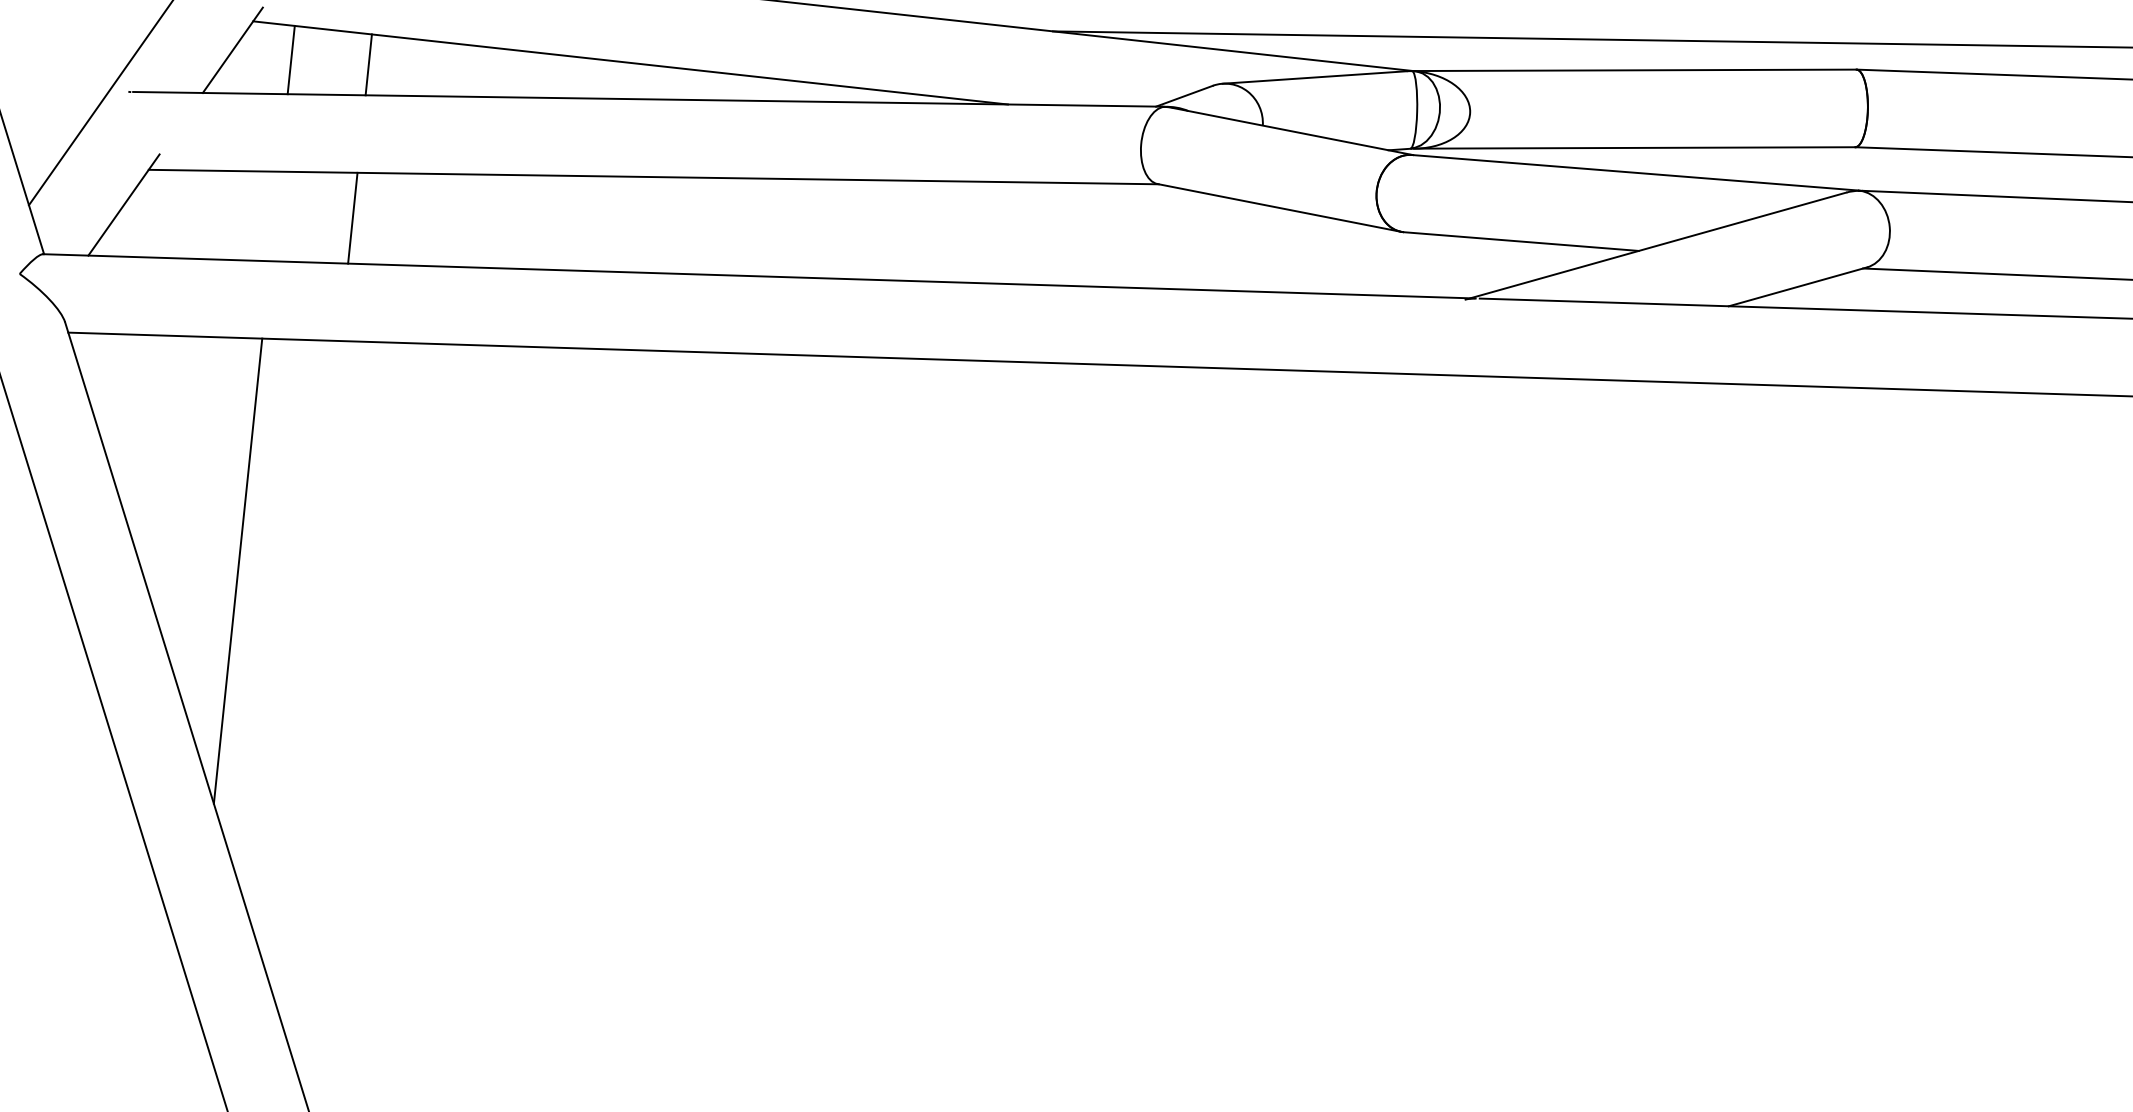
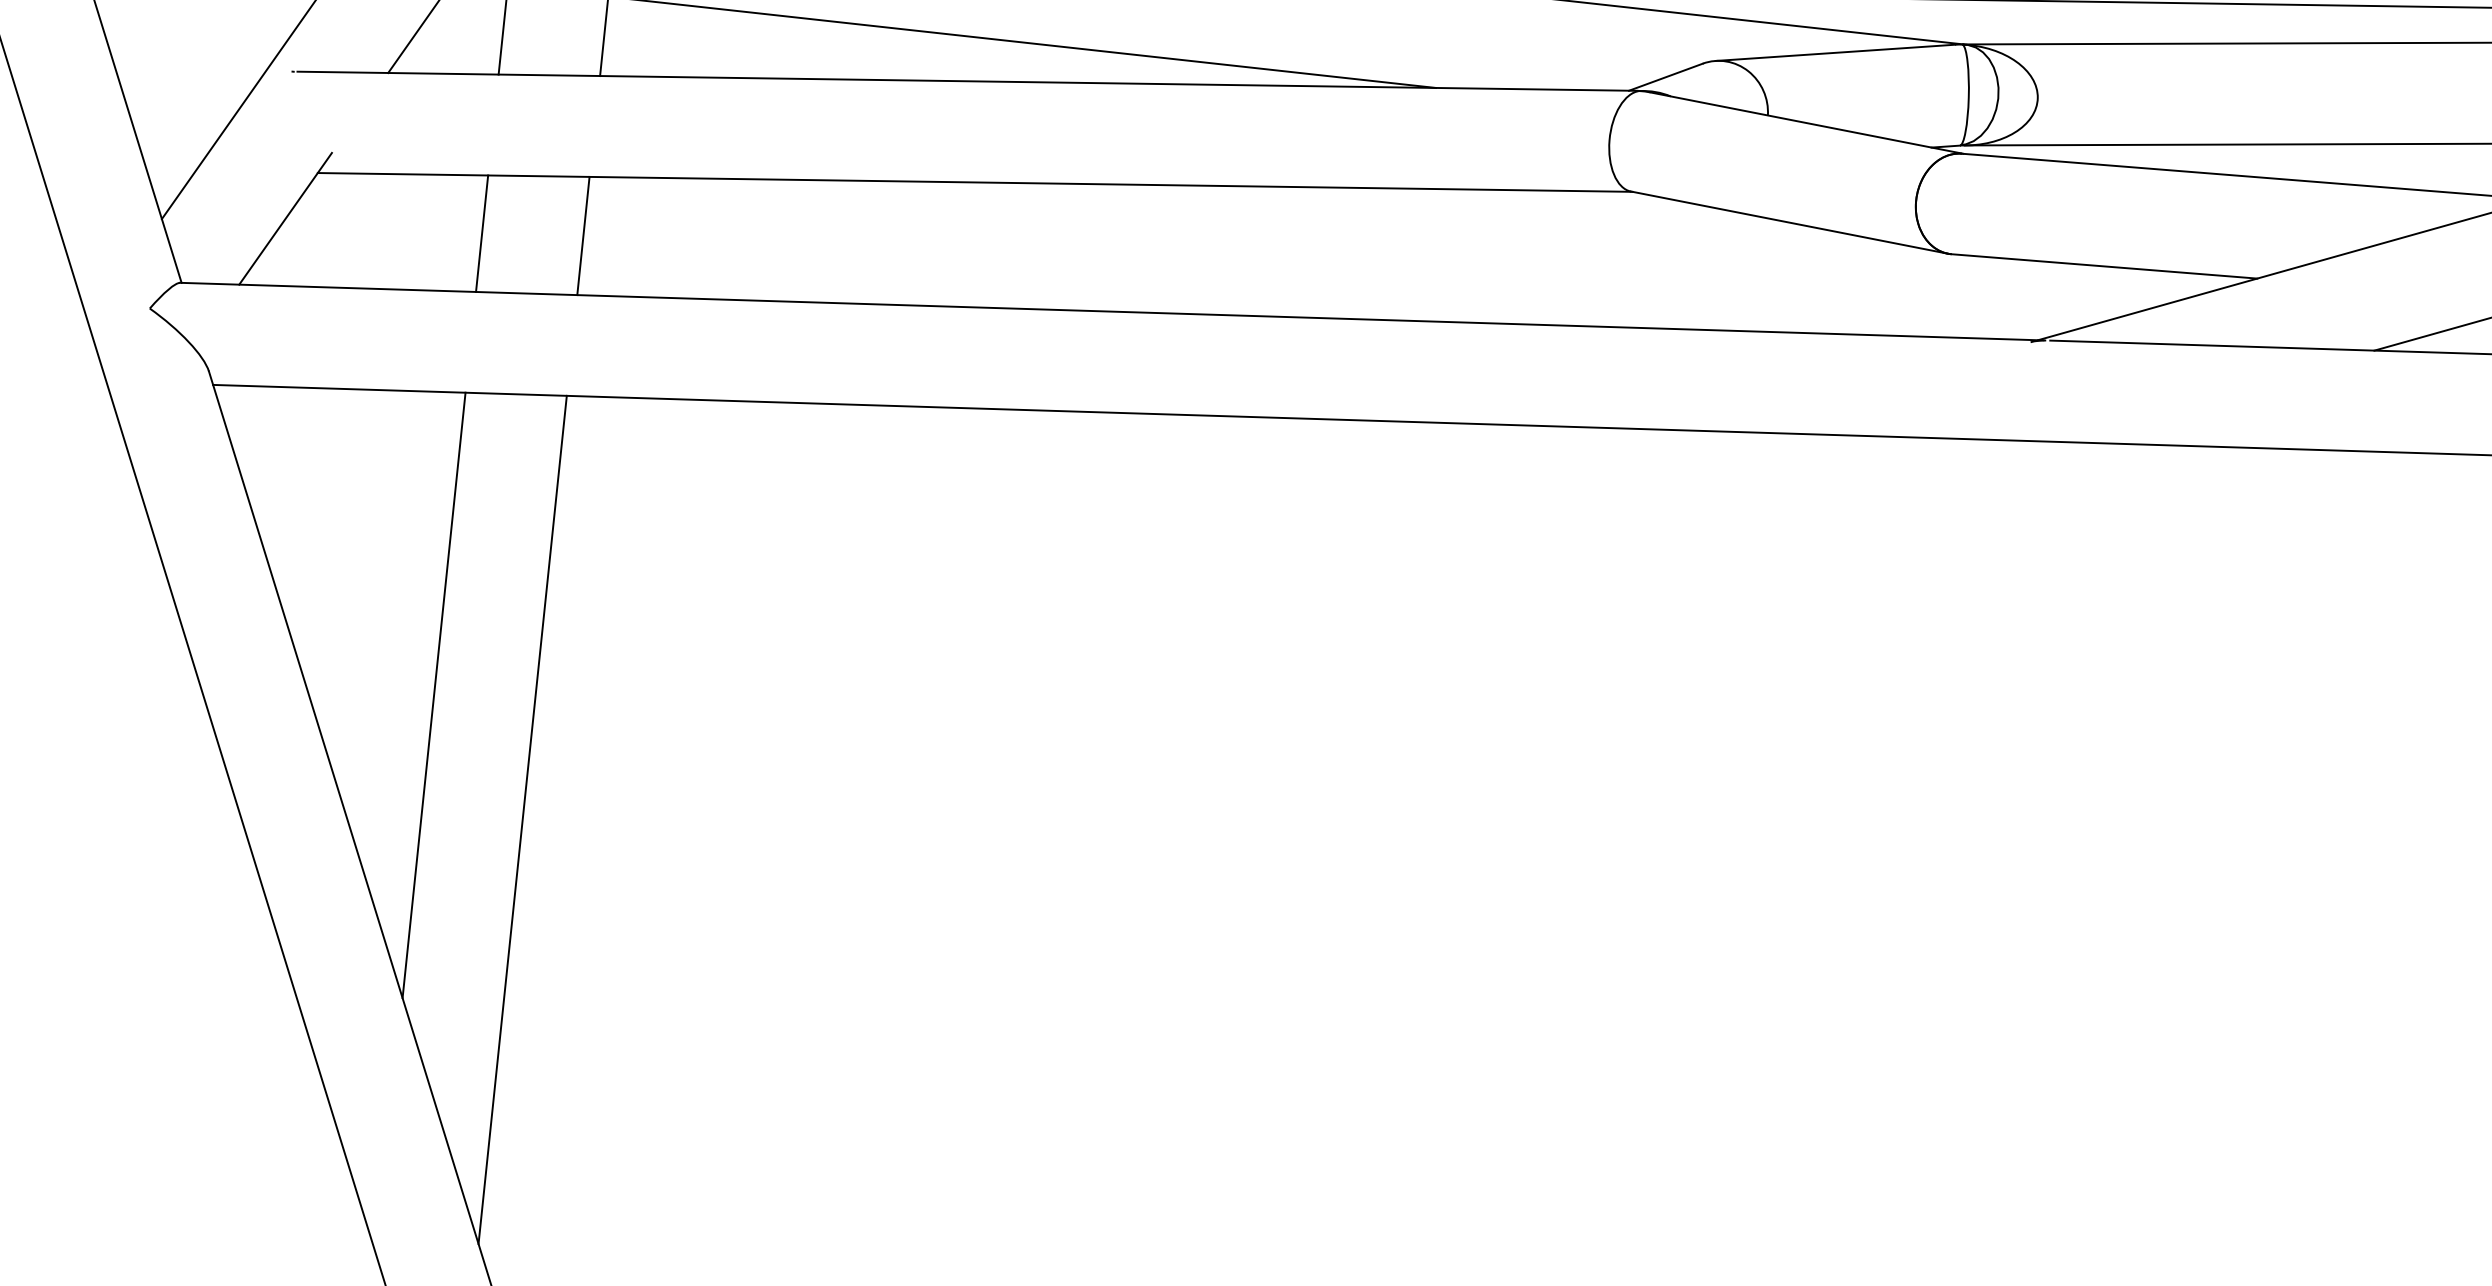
line: (274, 216) -> (481, 233), added
line: (306, 666) -> (523, 819), added

